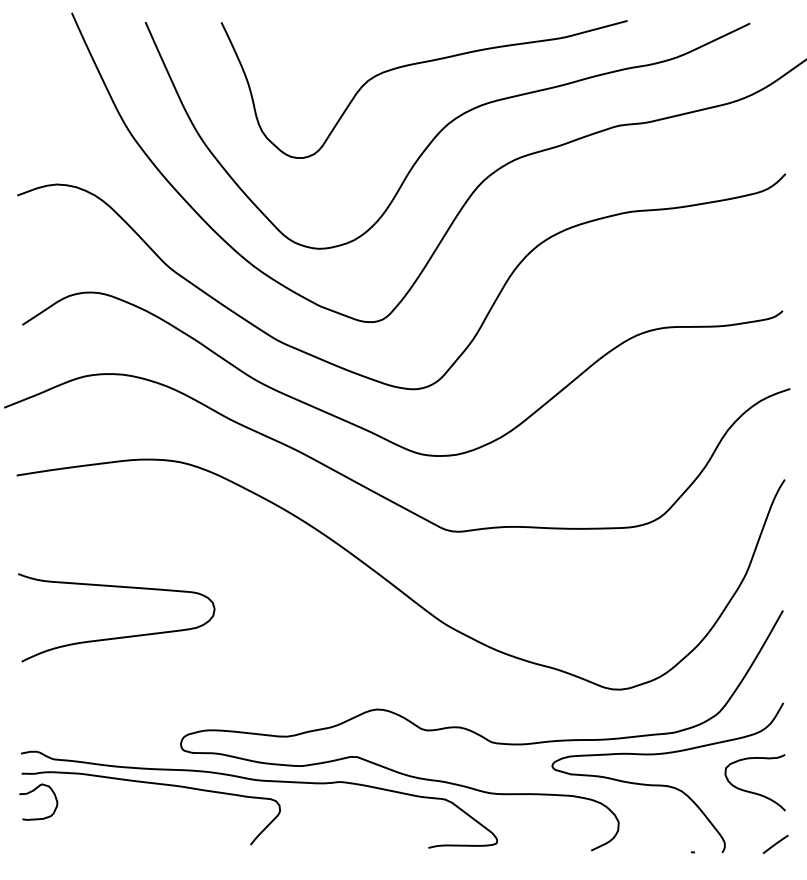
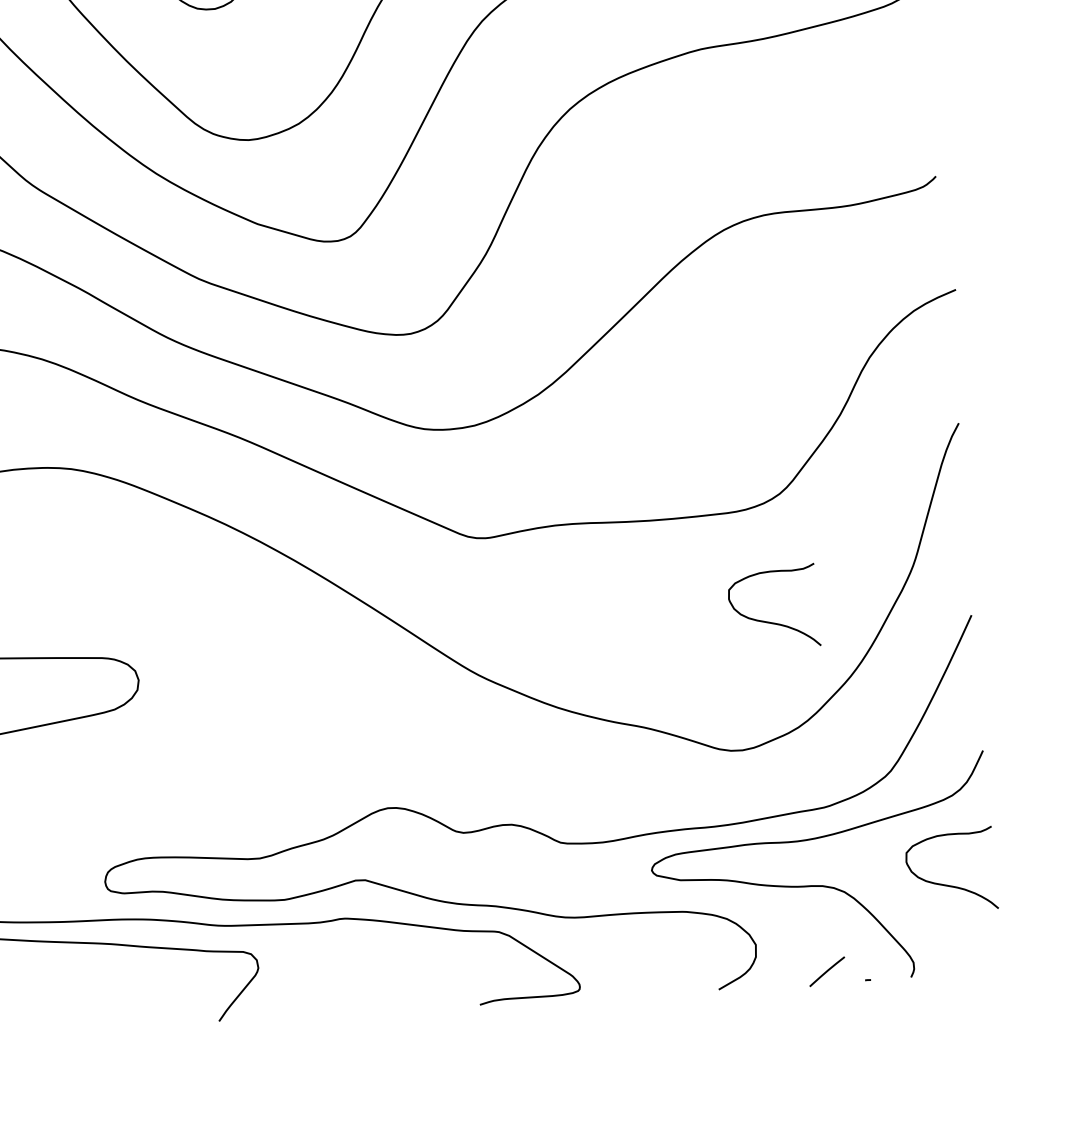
curve: (646, 603) -> (770, 621), added
line: (775, 844) -> (826, 971), moved

